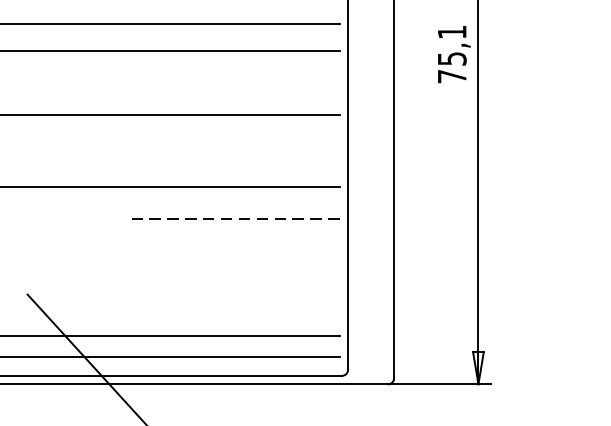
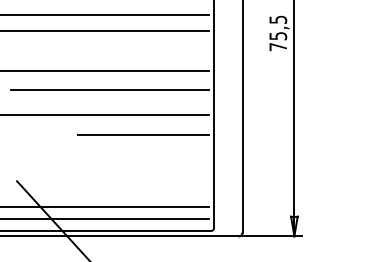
text: (452, 31) -> (278, 19), 75,1 -> 75,5
line: (177, 145) -> (109, 89), added
line: (233, 218) -> (143, 134), dashed -> solid

